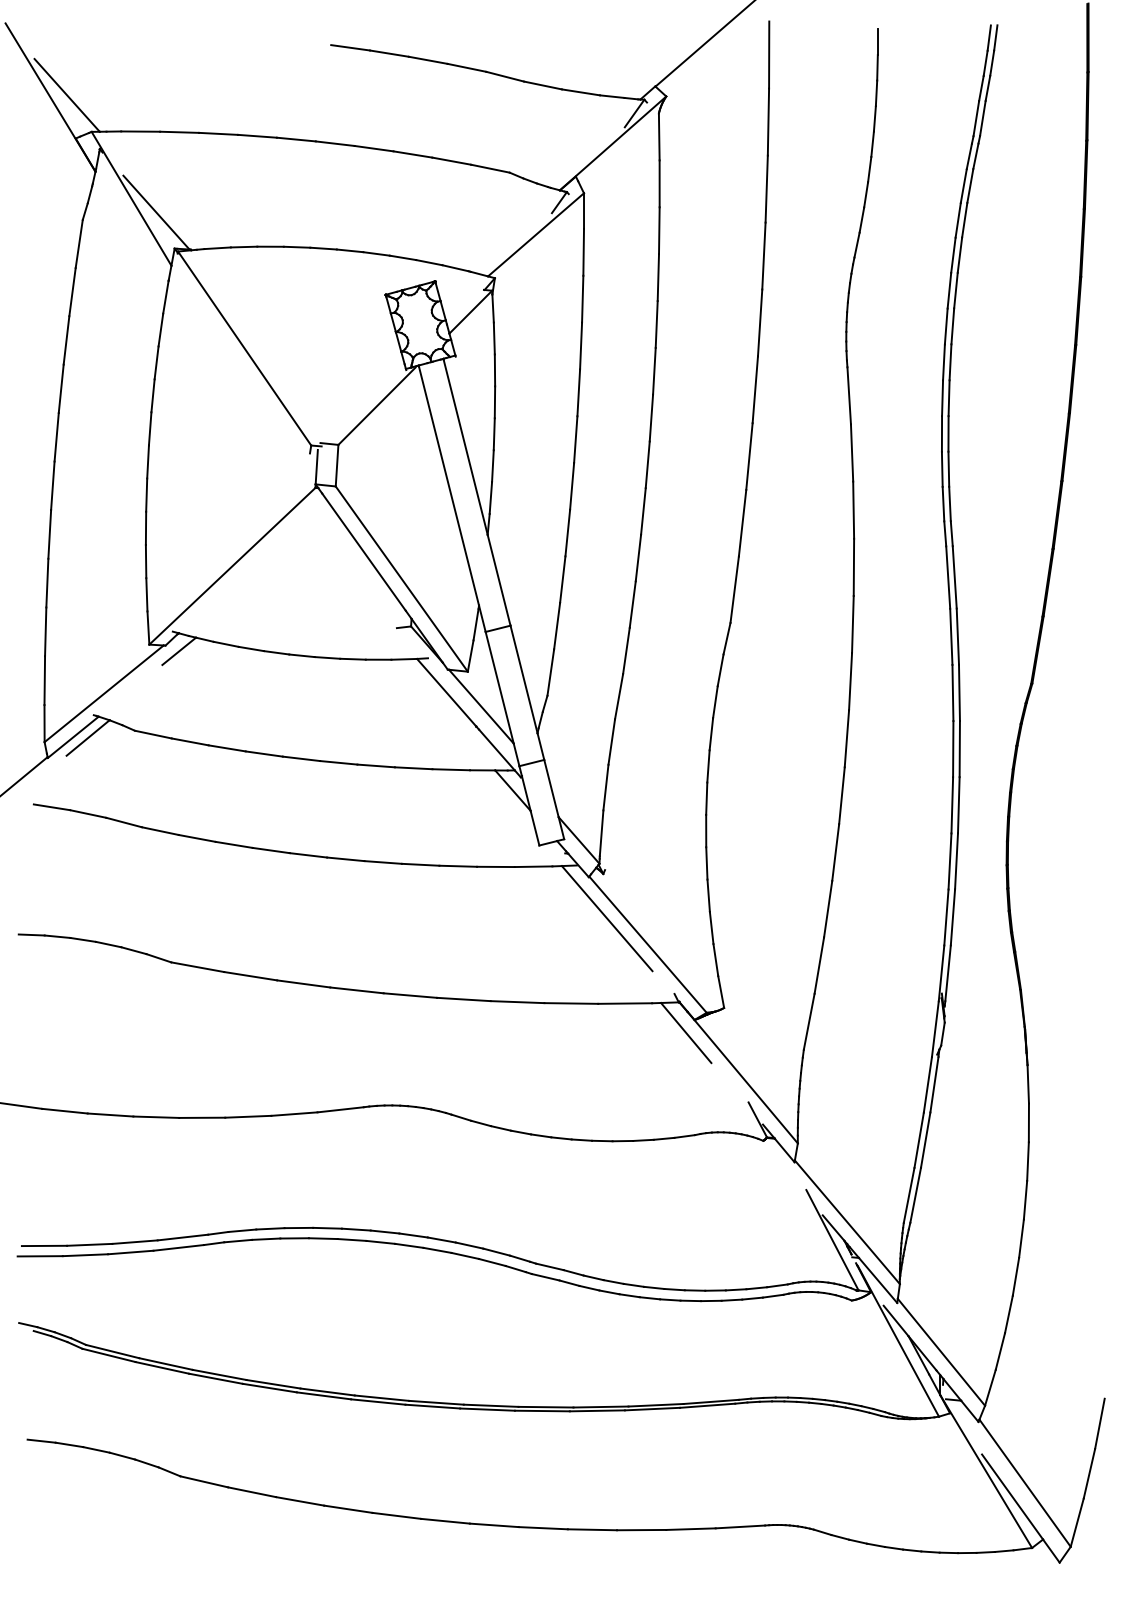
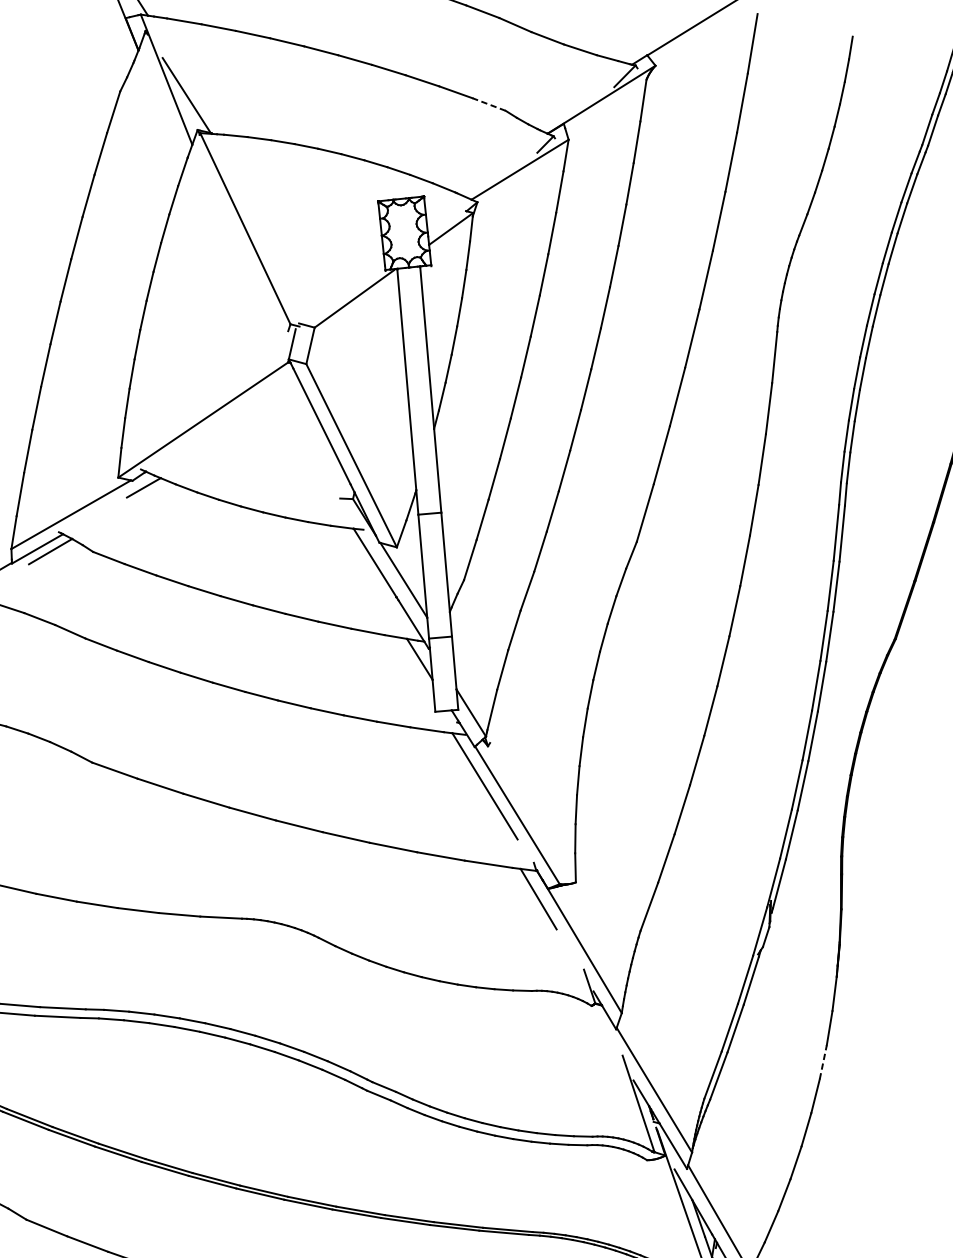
line: (490, 168) -> (489, 104), solid -> dashed
line: (1028, 1161) -> (823, 1062), solid -> dashed

